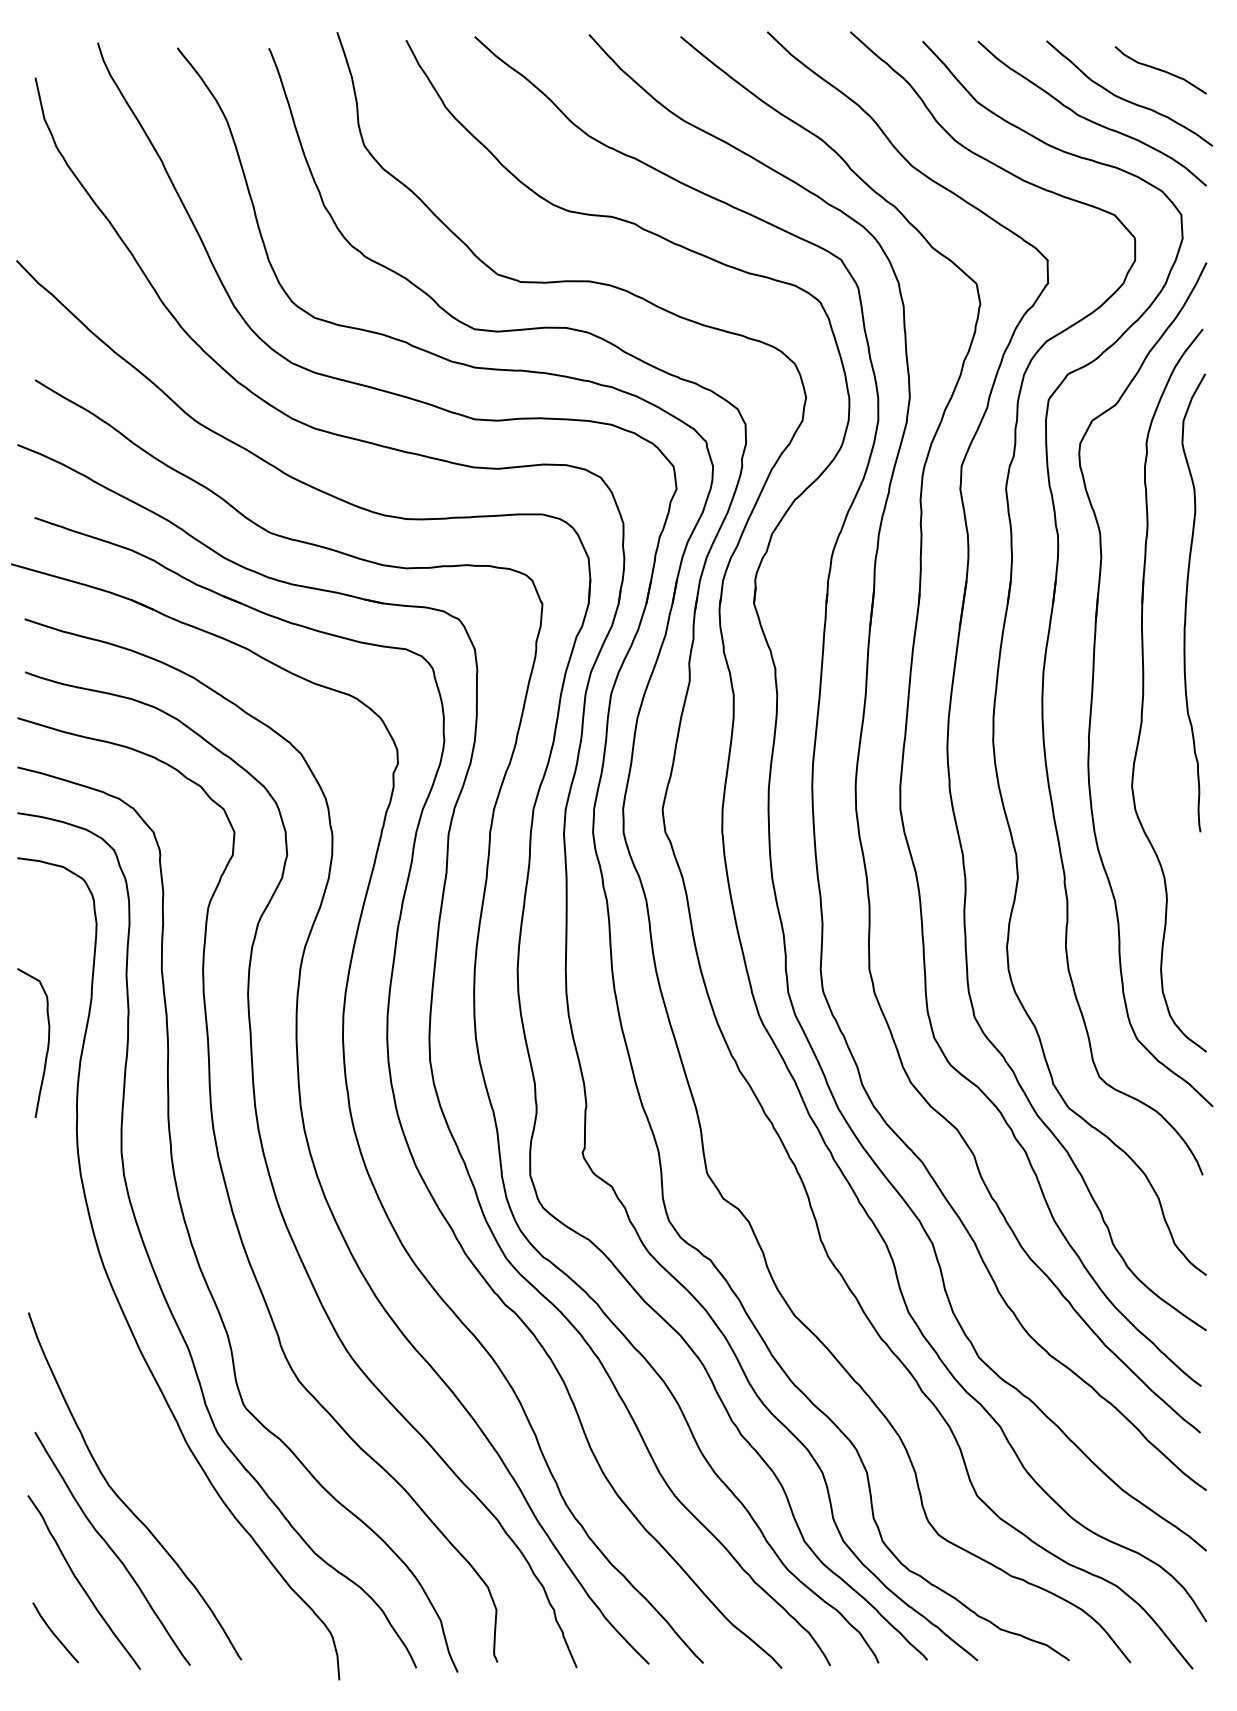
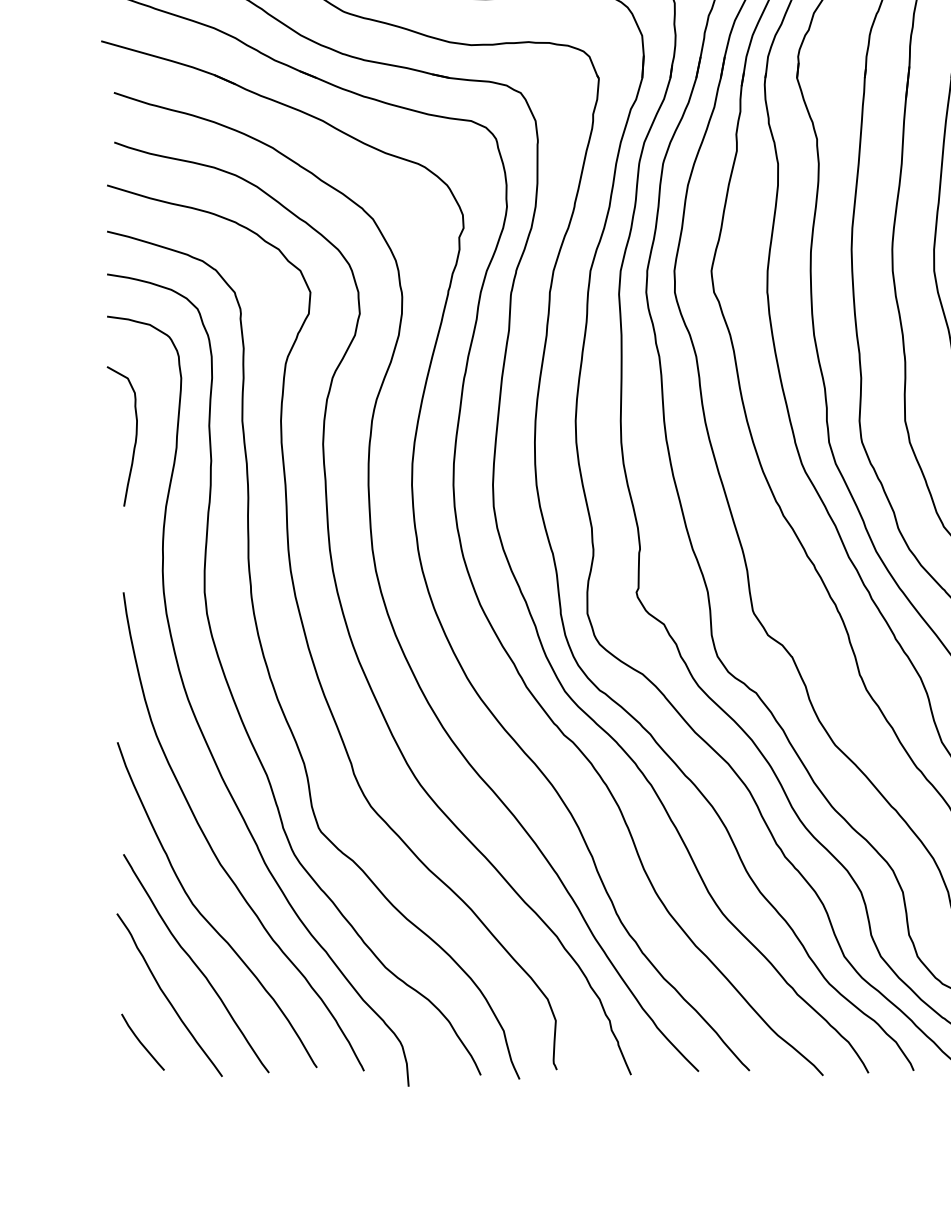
curve: (47, 1042) -> (135, 435), moved
curve: (129, 1424) -> (212, 847), added

